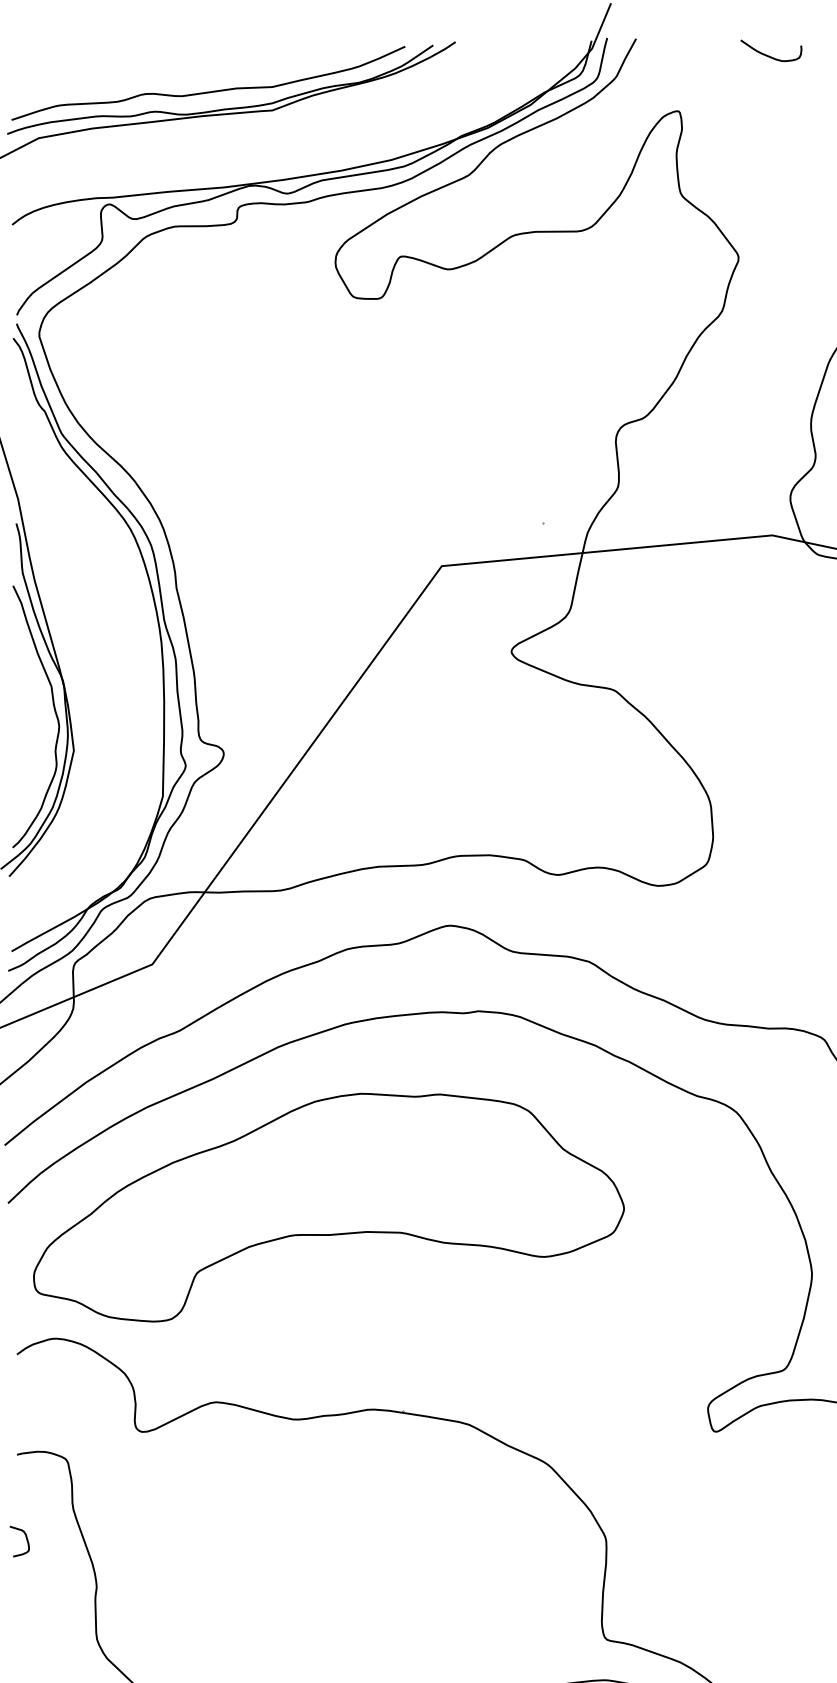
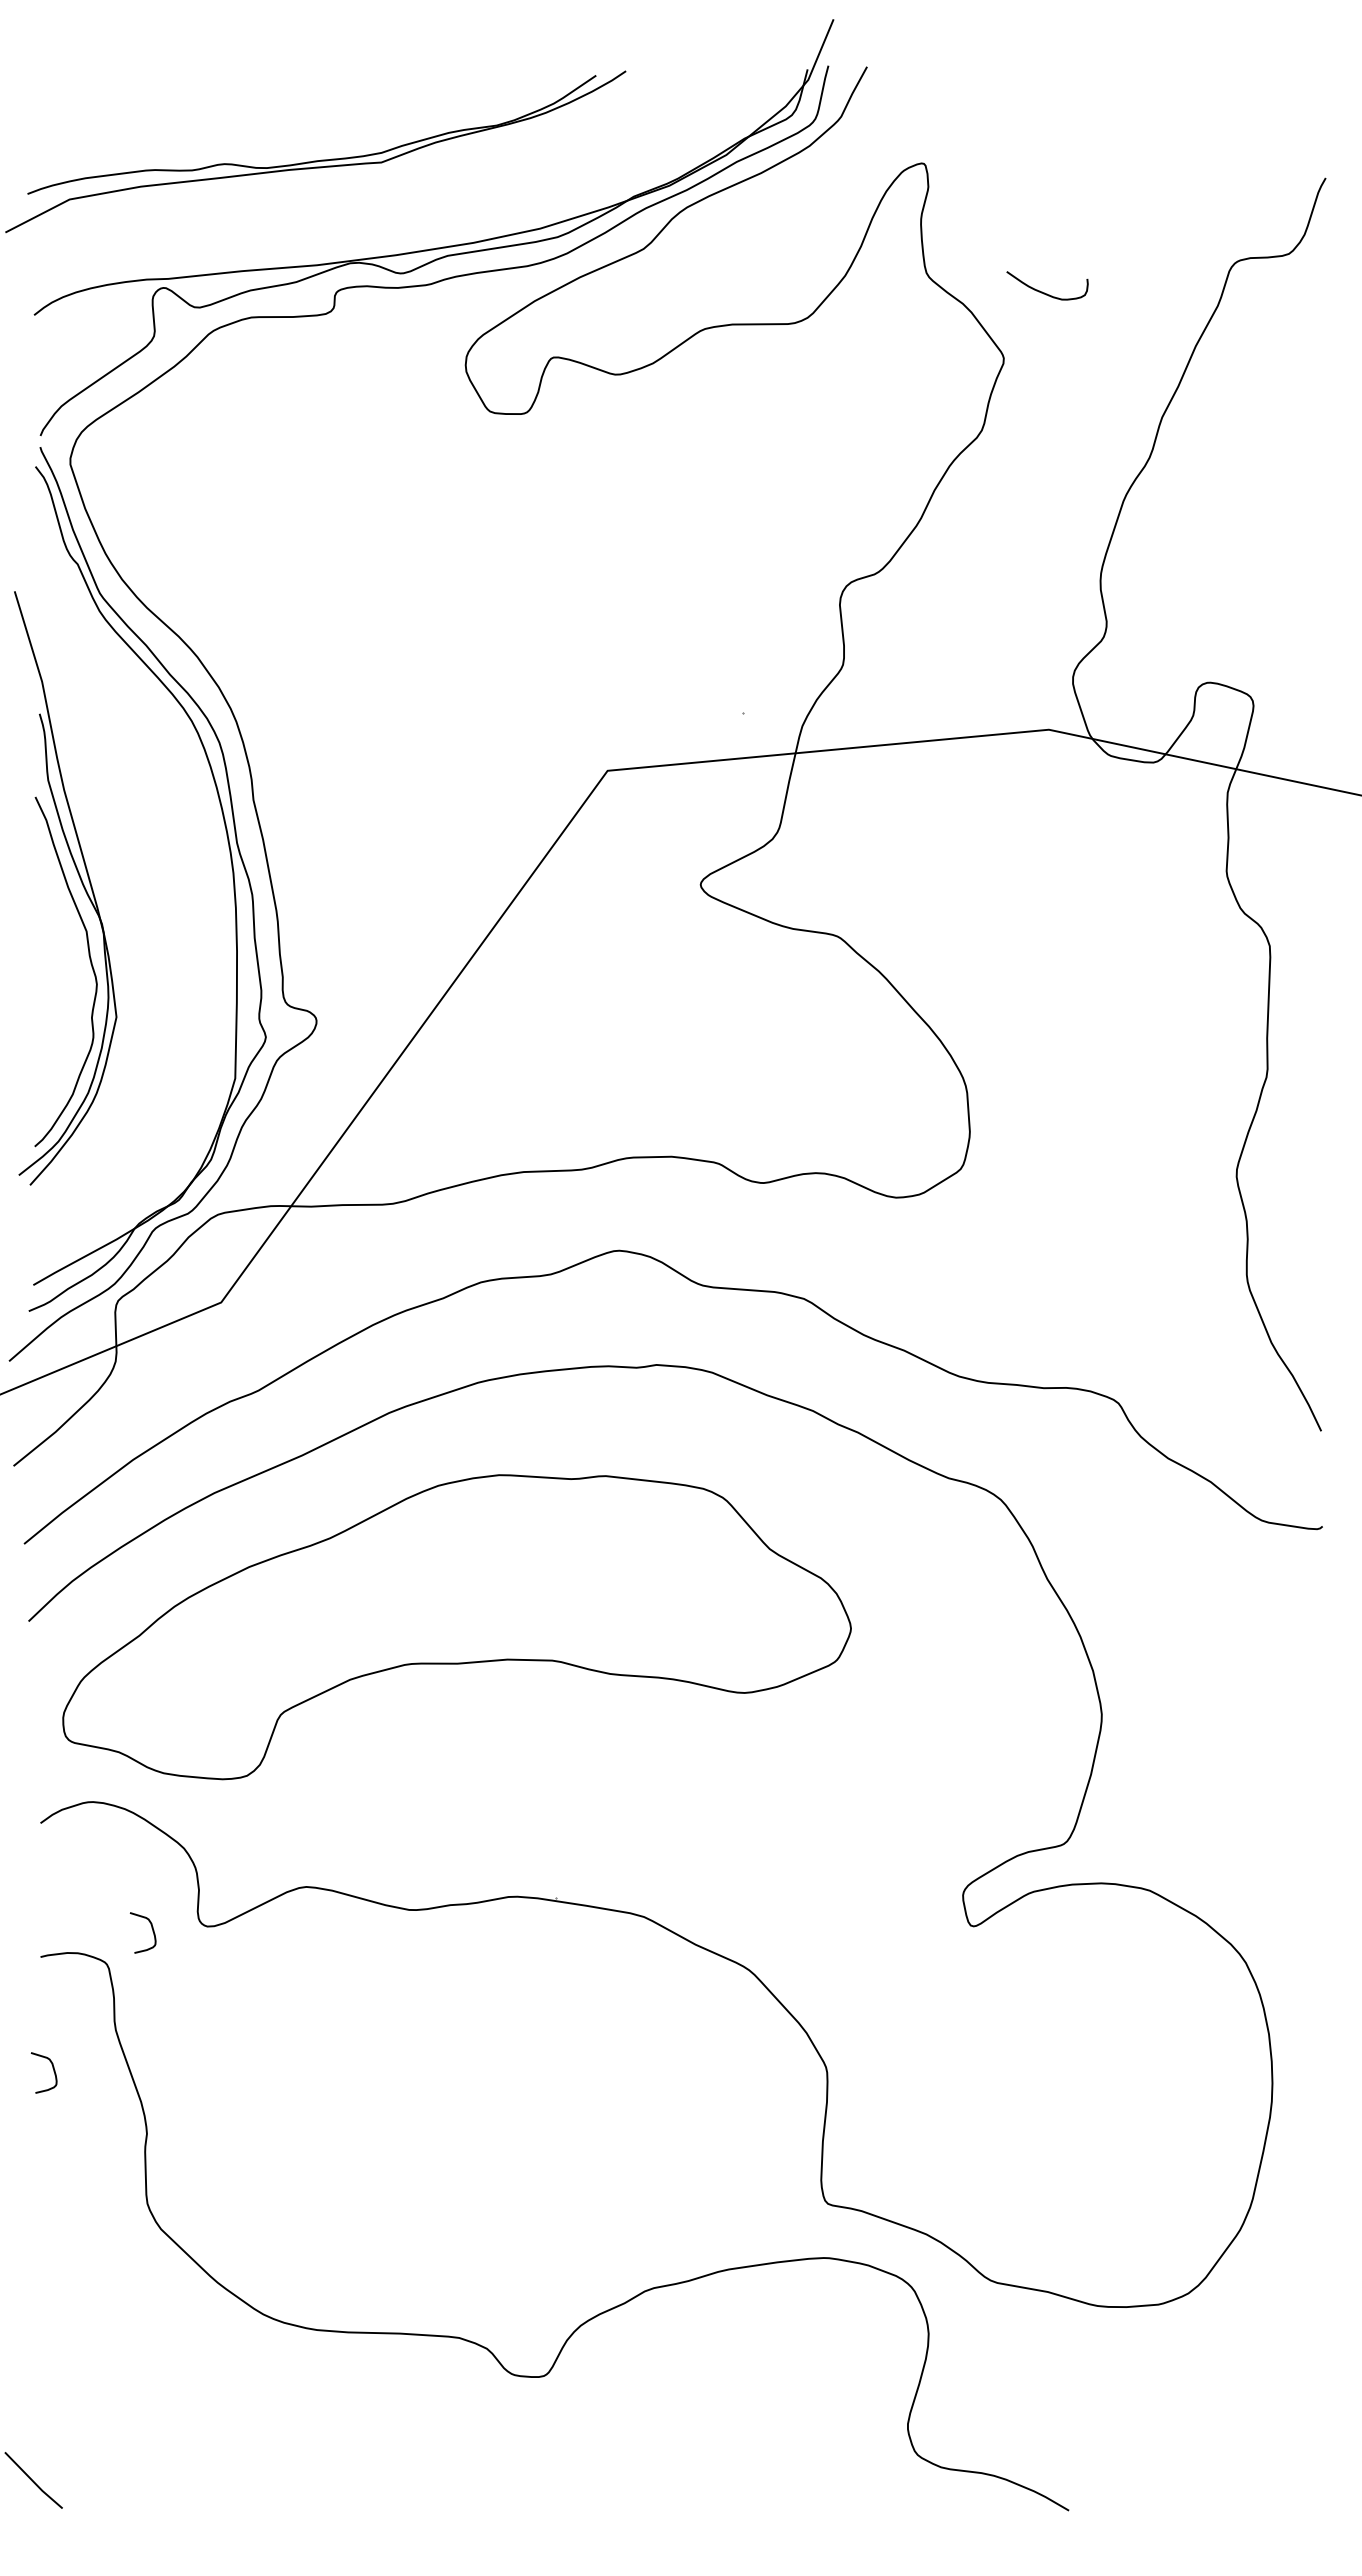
curve: (769, 55) -> (1044, 292), moved
curve: (207, 91) -> (295, 137), removed
curve: (100, 1433) -> (151, 1928), added

